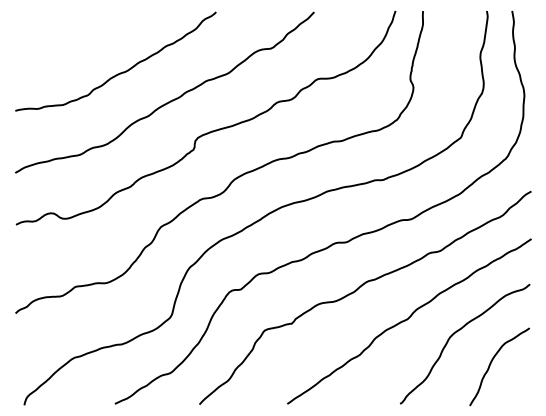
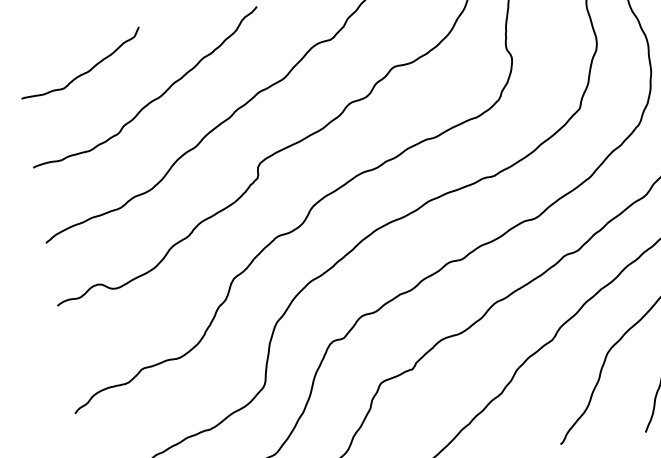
curve: (71, 40) -> (86, 70), added

